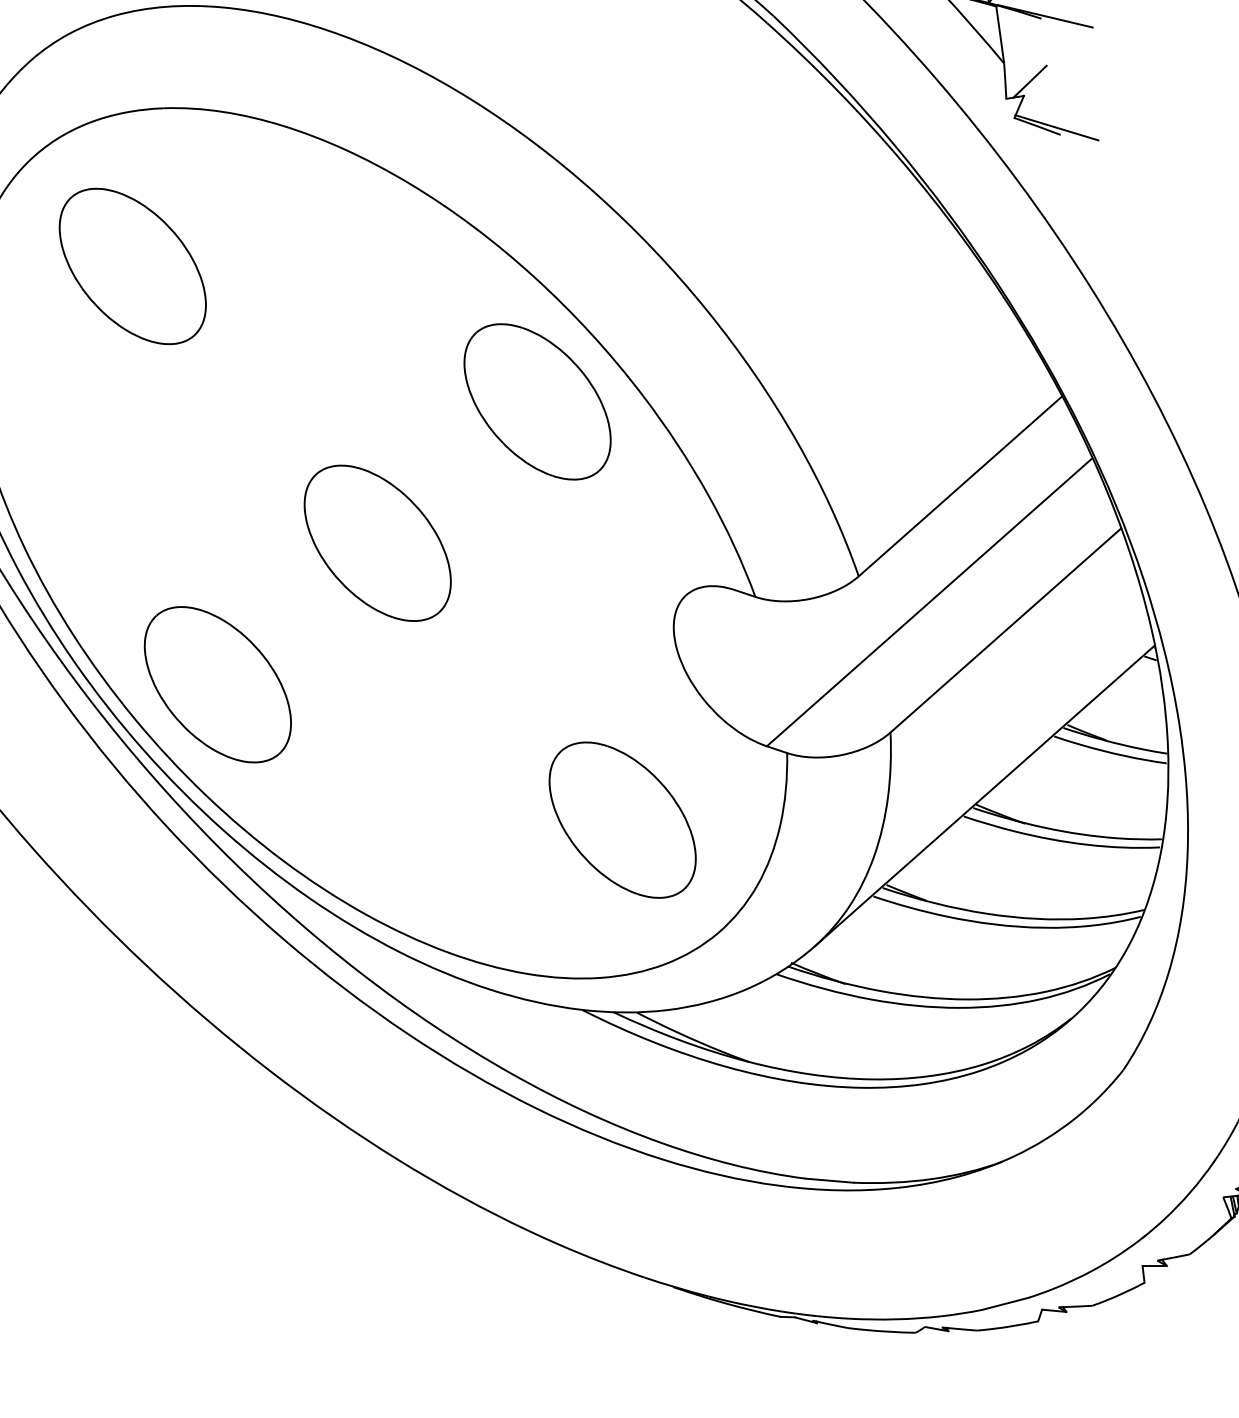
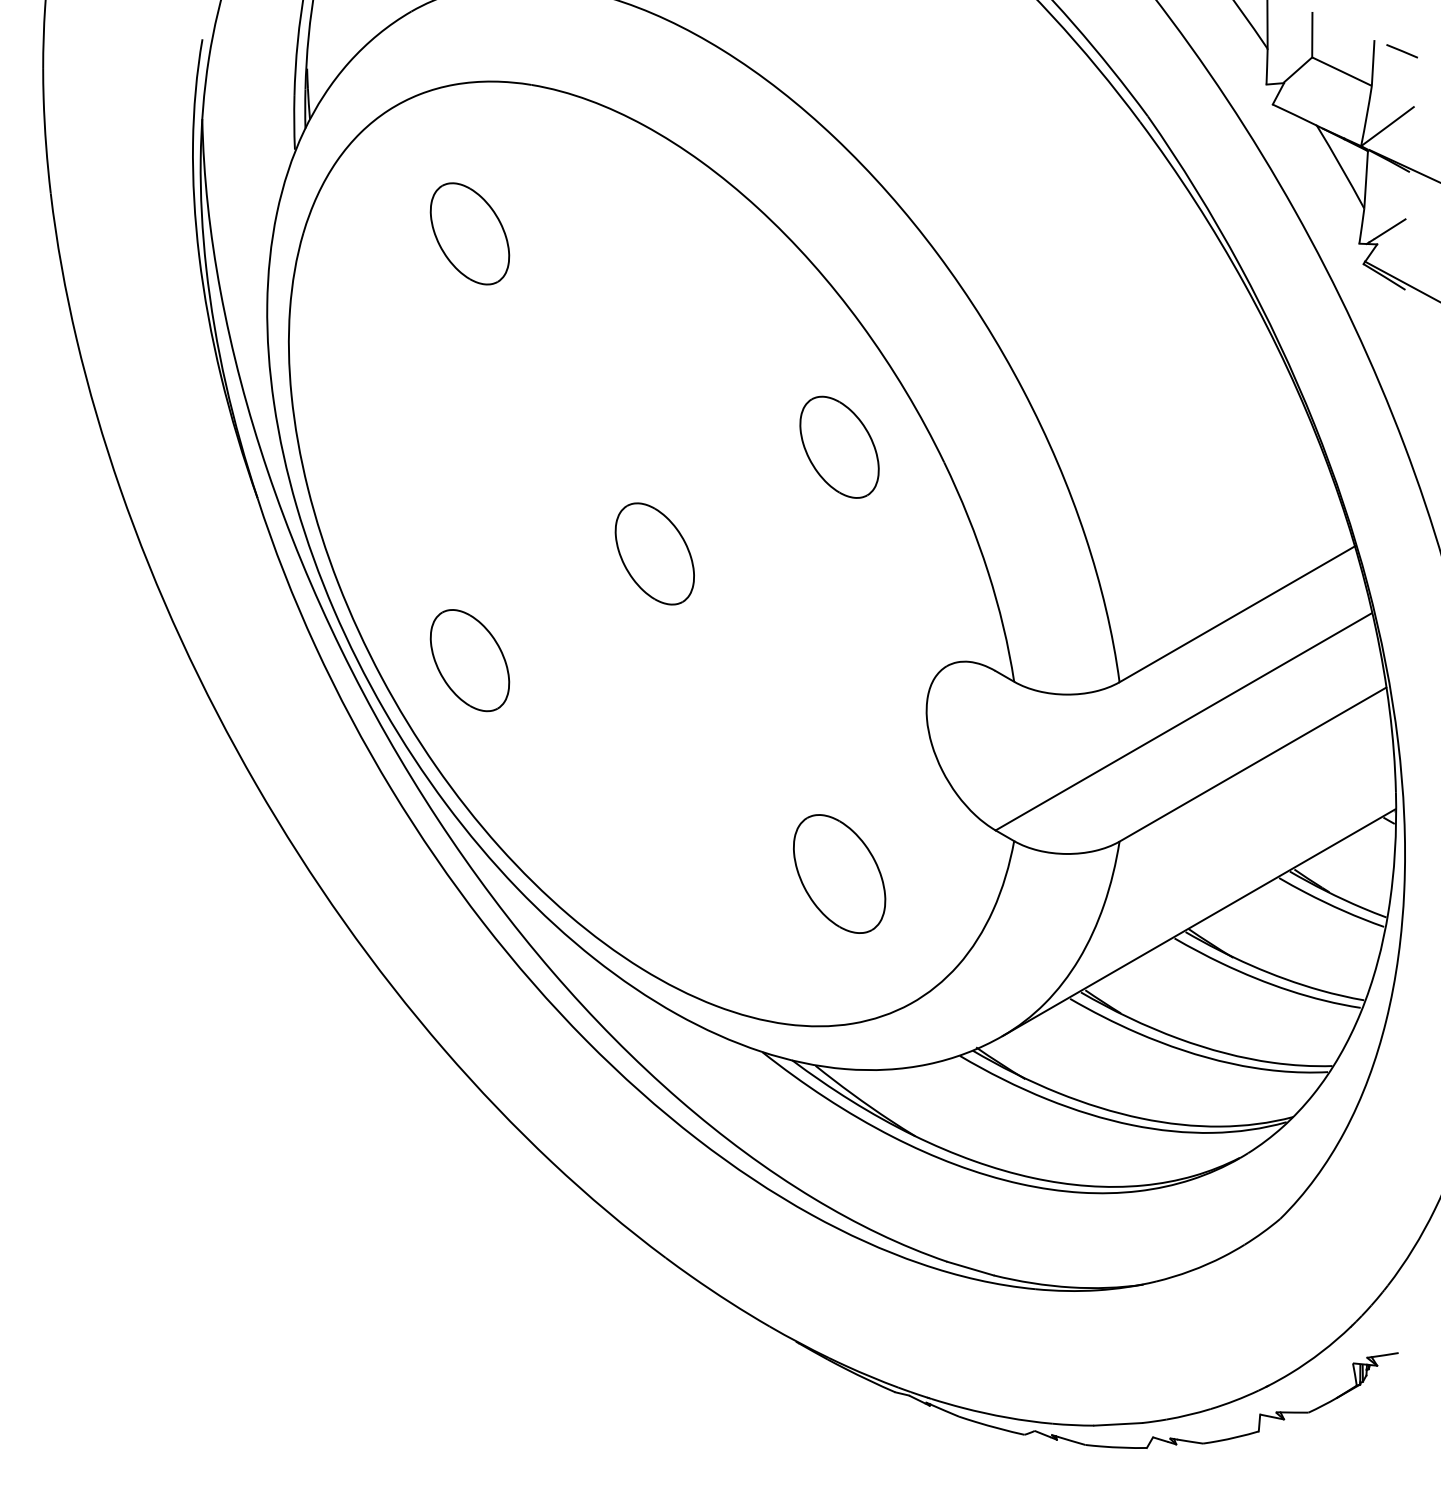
part: (132, 266) -> (469, 233), size x0.6
part: (537, 402) -> (839, 447), size x0.6
part: (377, 542) -> (654, 553), size x0.6
part: (217, 684) -> (469, 660), size x0.6
part: (622, 819) -> (839, 873), size x0.7

